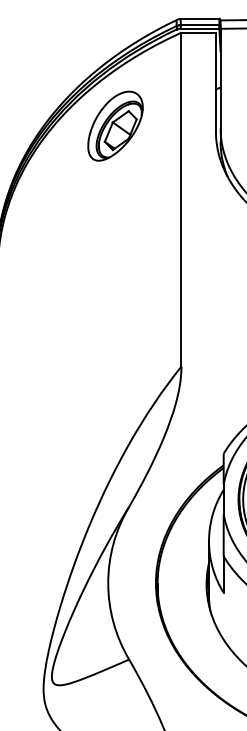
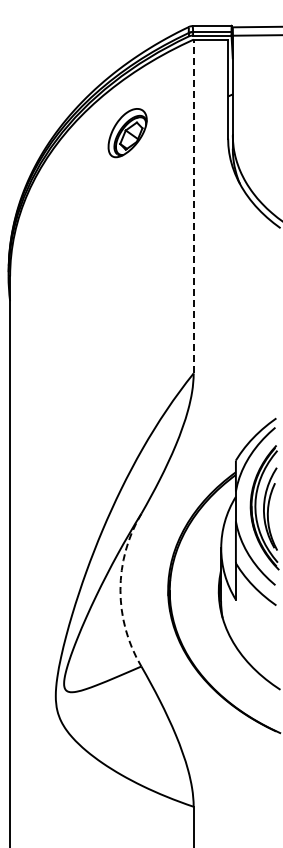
part: (115, 125) -> (127, 132), size x0.7
line: (181, 199) -> (193, 206), solid -> dashed
arc: (108, 583) -> (120, 590), solid -> dashed

